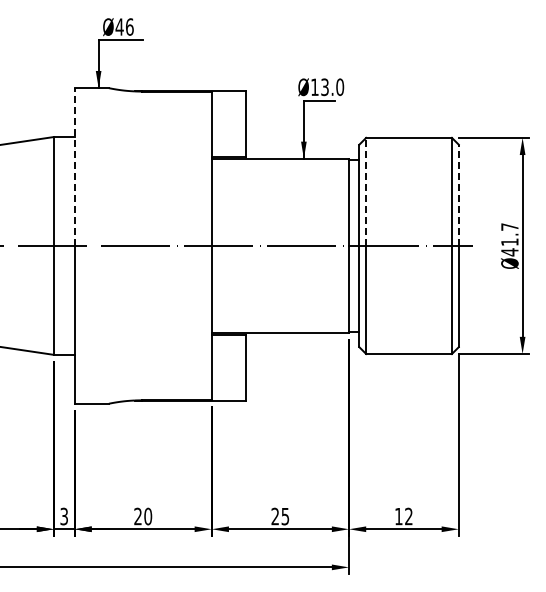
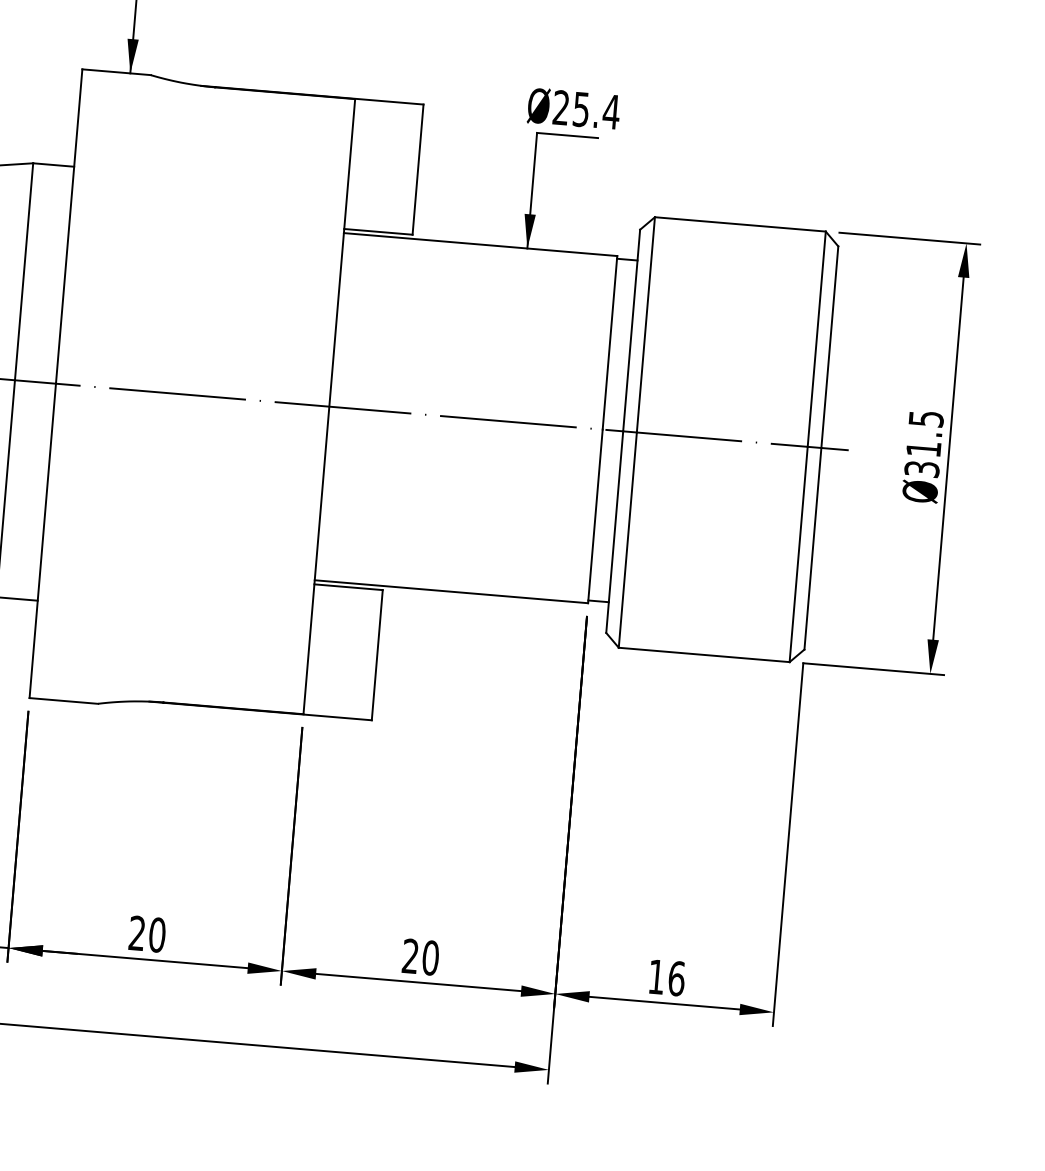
text: (327, 87) -> (586, 110), Ø13.0 -> Ø25.4
line: (74, 167) -> (68, 227), dashed -> solid
line: (366, 191) -> (646, 324), dashed -> solid
line: (458, 195) -> (829, 347), dashed -> solid
text: (509, 239) -> (923, 443), Ø41.7 -> Ø31.5
text: (285, 516) -> (430, 957), 25 -> 20
text: (408, 516) -> (675, 978), 12 -> 16

